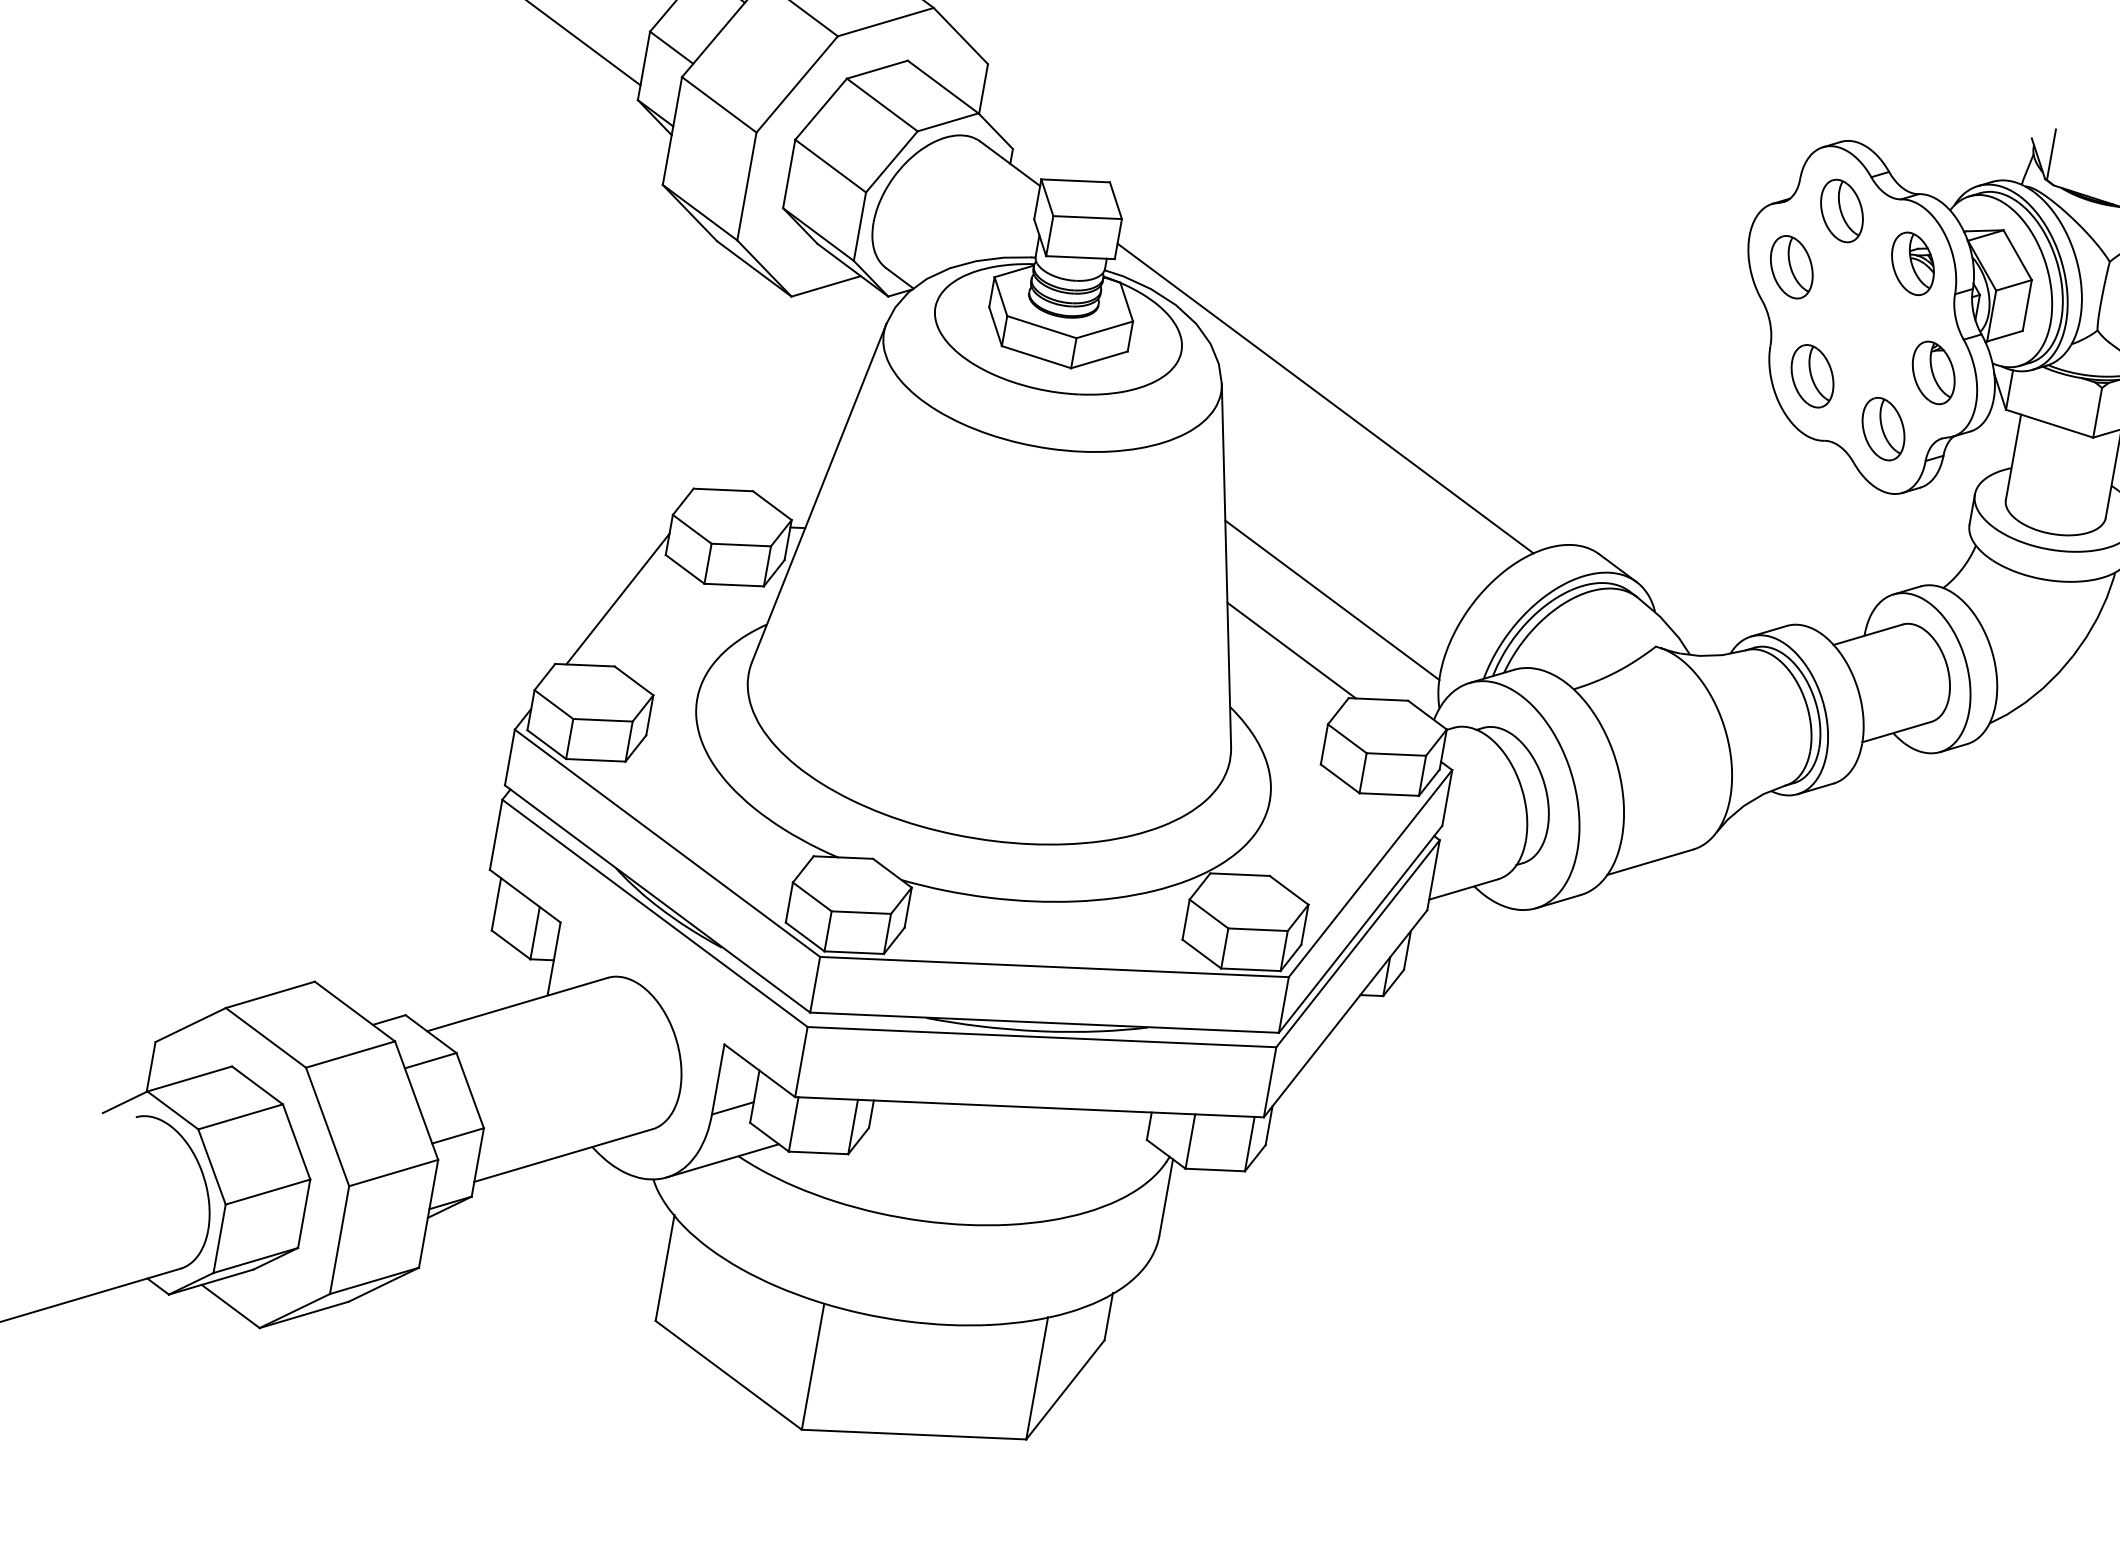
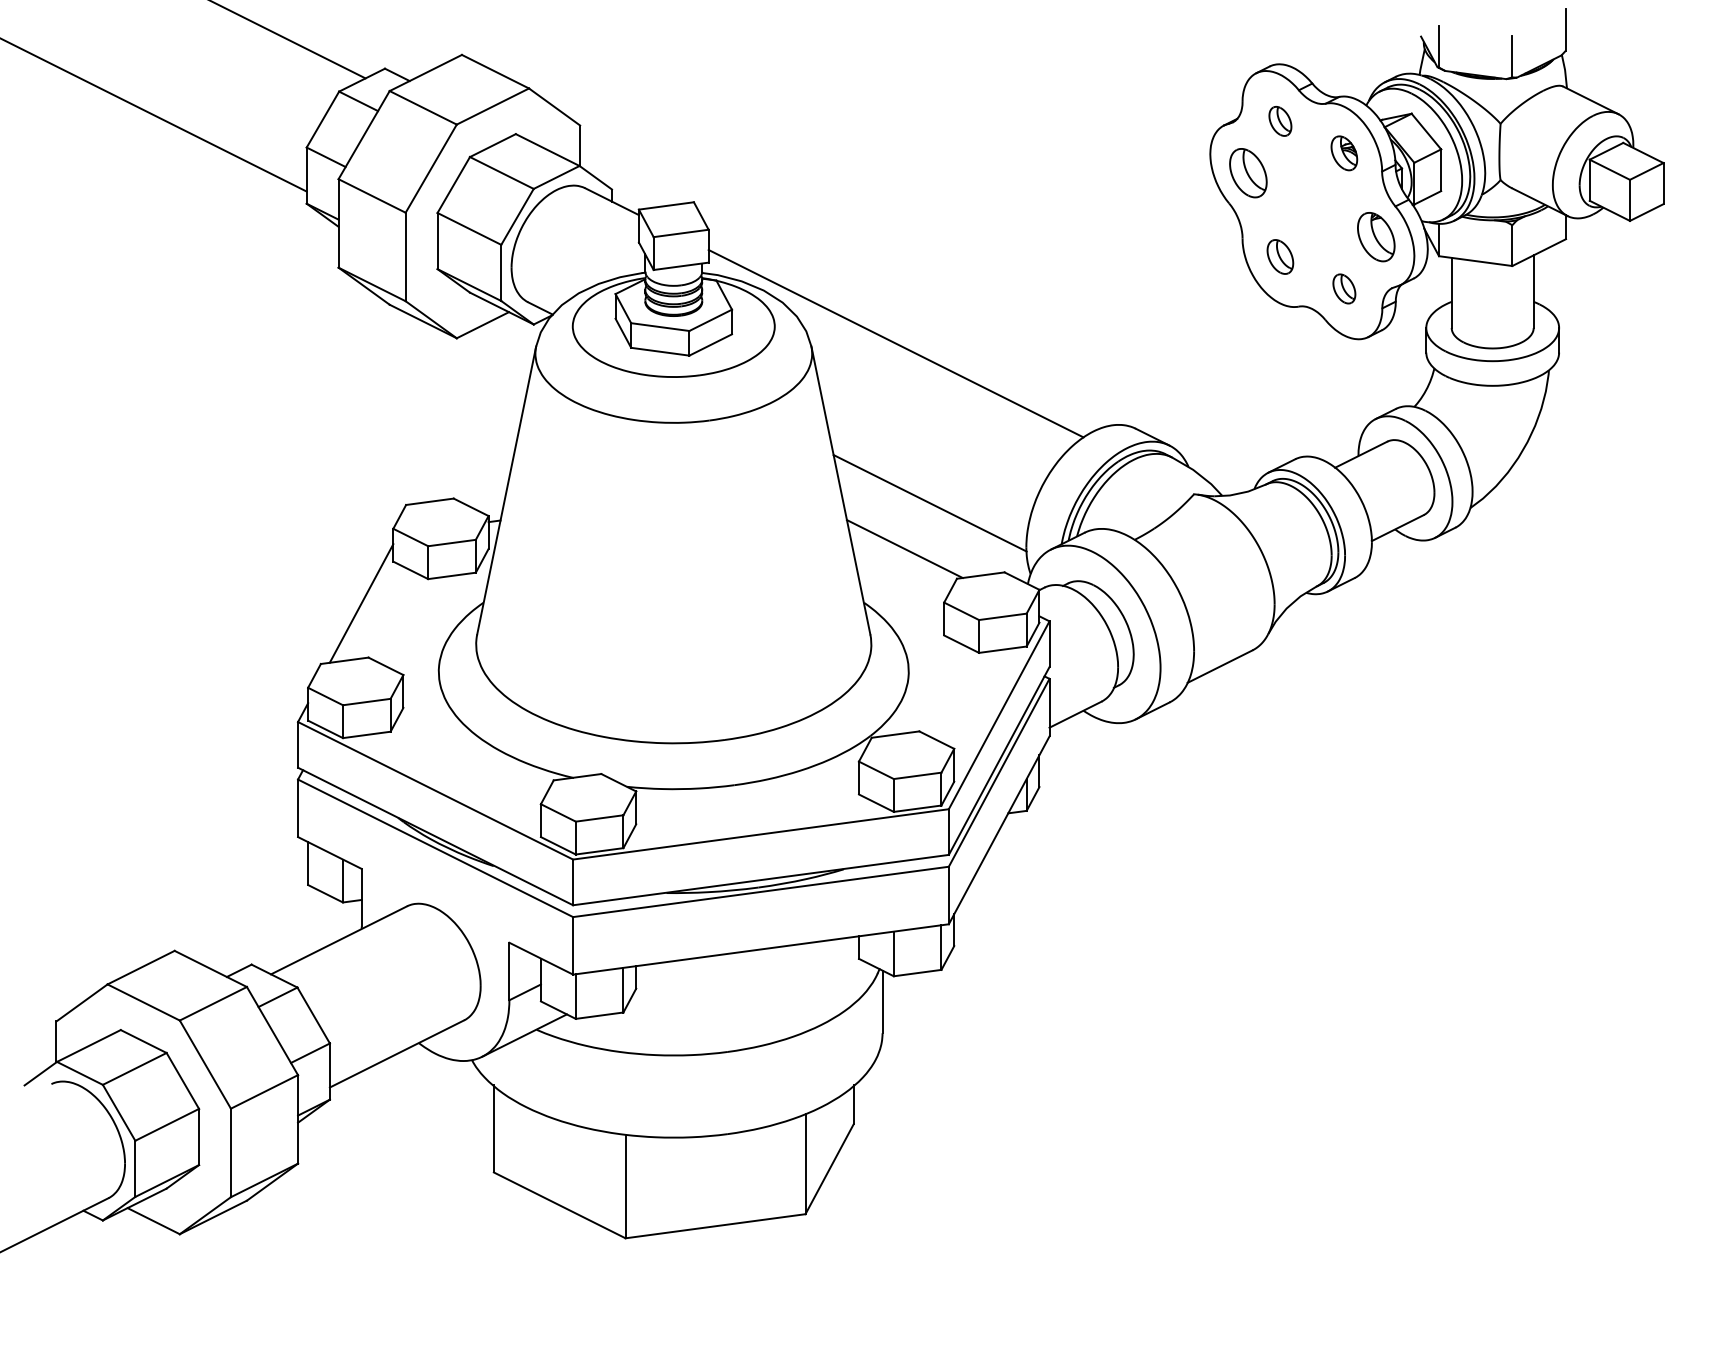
part: (1842, 211) -> (1280, 121), size x0.6
part: (1913, 264) -> (1344, 153), size x0.7
part: (1812, 375) -> (1280, 256), size x0.7
part: (1883, 428) -> (1344, 288), size x0.6

